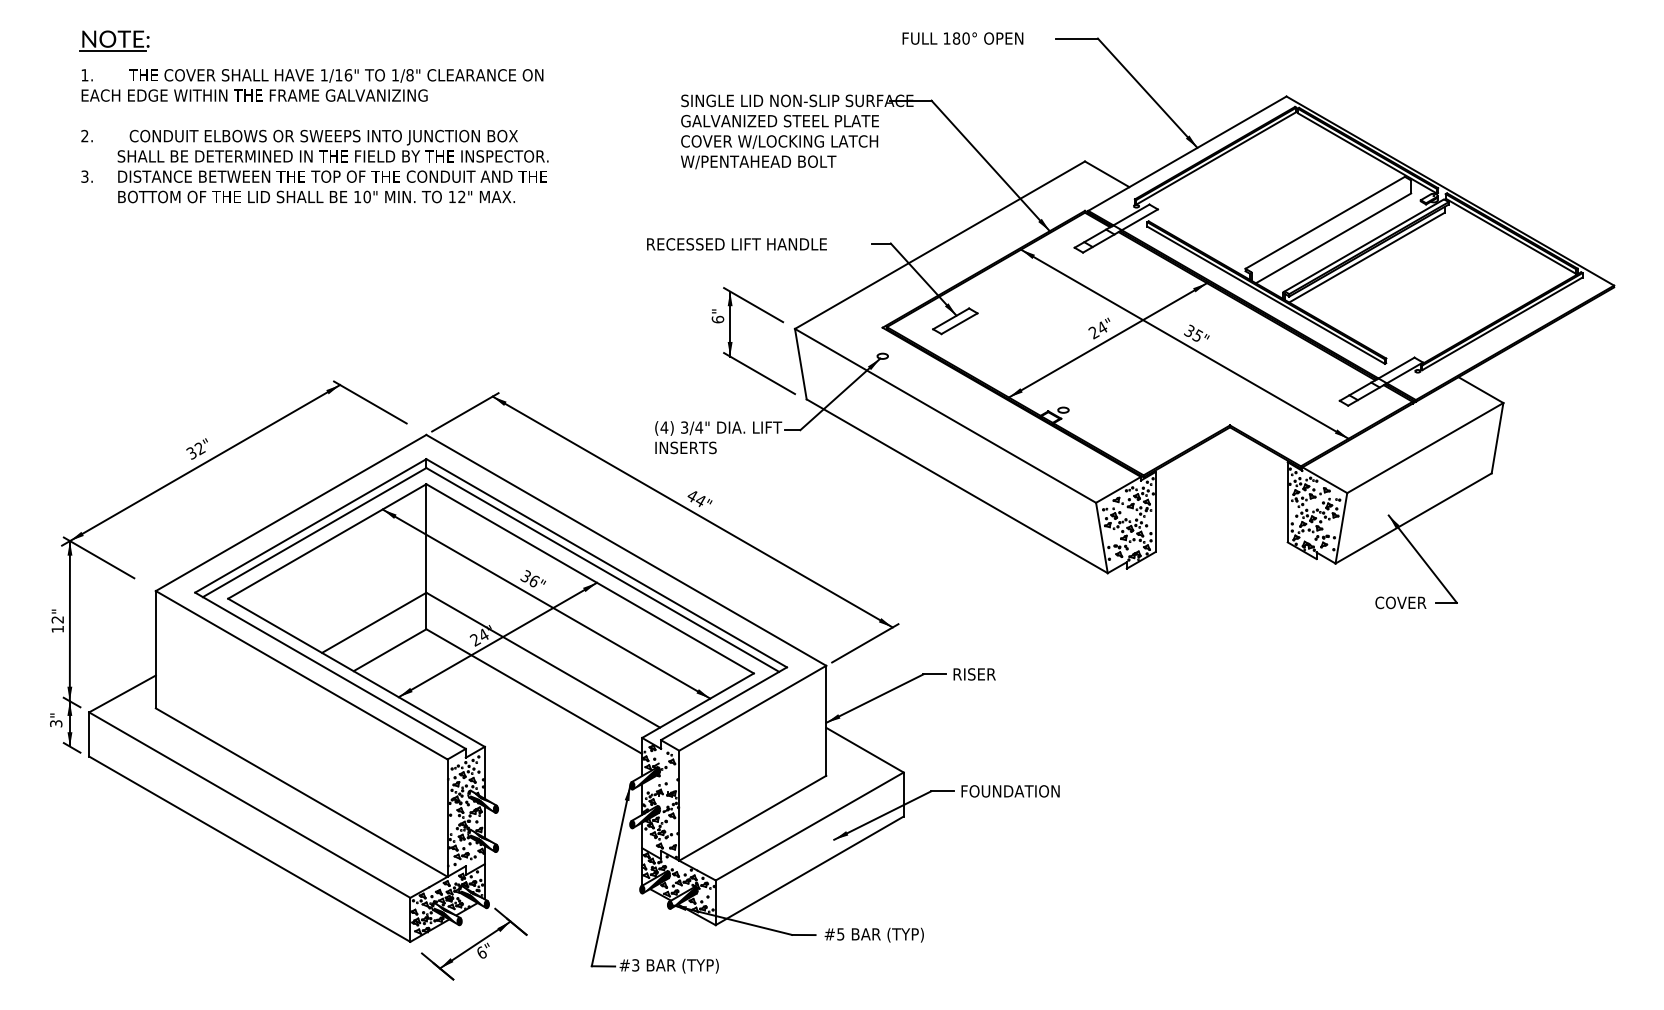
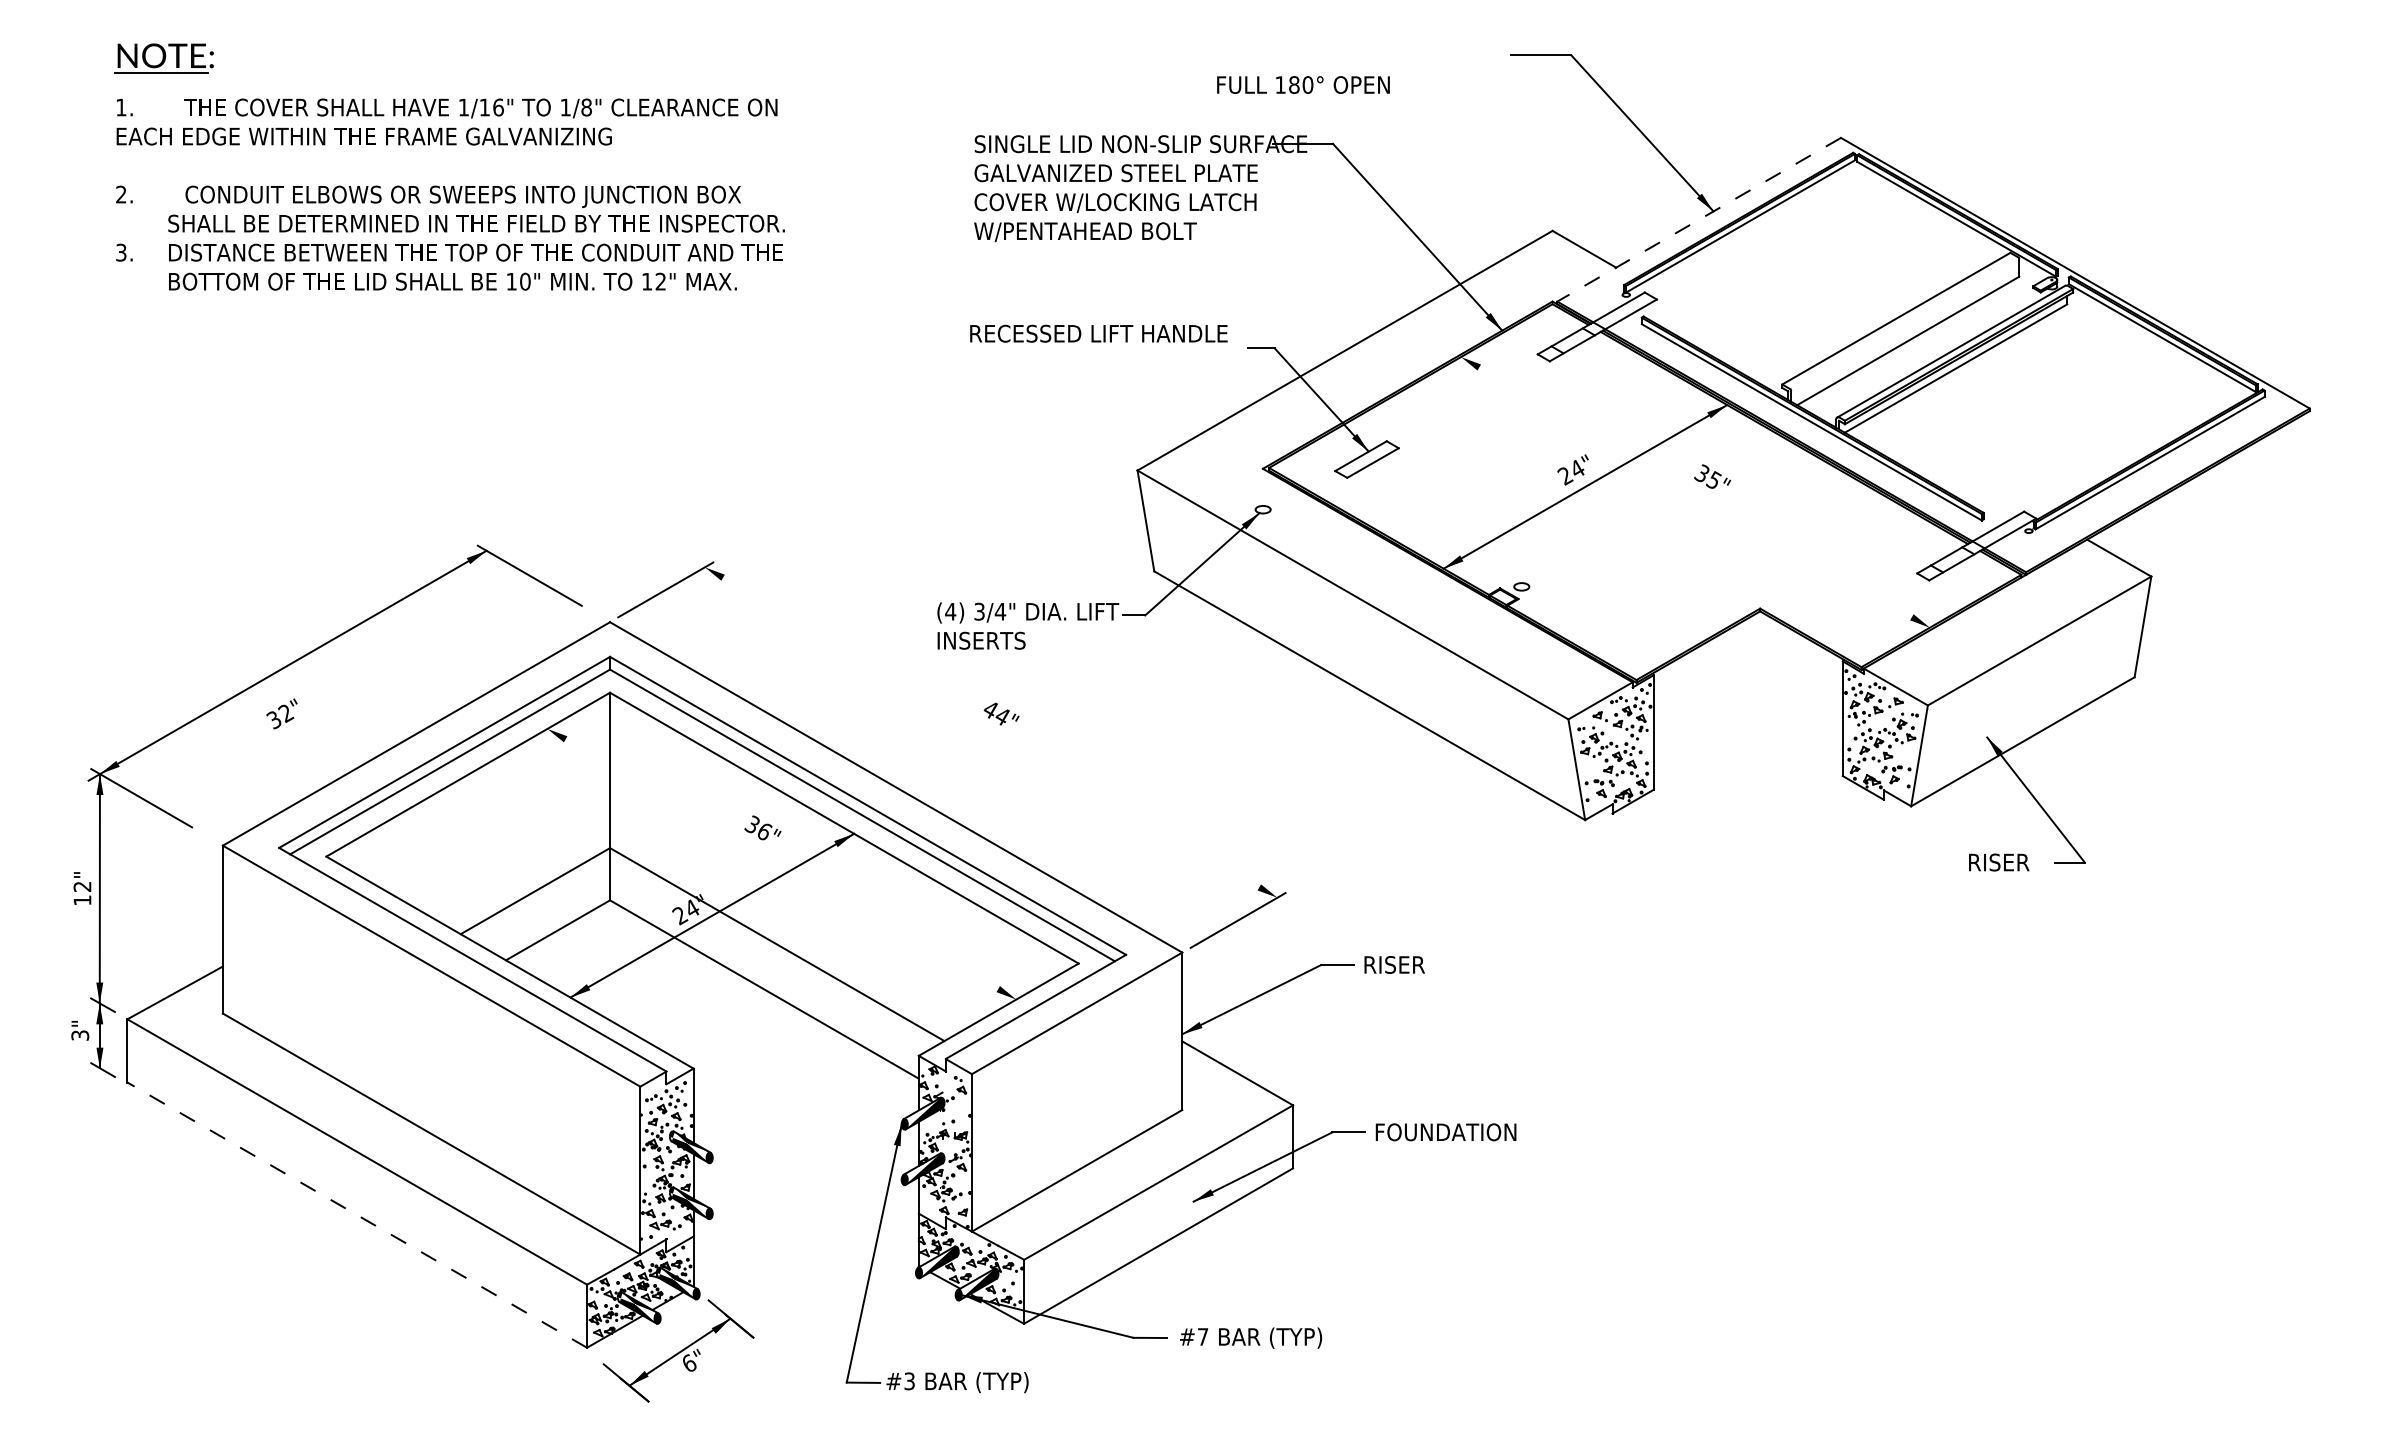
text: (962, 38) -> (1302, 84), moved
line: (1186, 153) -> (1697, 219), solid -> dashed
text: (736, 244) -> (1098, 333), moved
part: (732, 342) -> (1048, 489), removed
line: (1184, 343) -> (1694, 491), removed
text: (196, 448) -> (281, 713), moved
line: (692, 511) -> (990, 731), removed
text: (1400, 602) -> (2004, 862), COVER -> RISER
line: (546, 603) -> (781, 863), removed
line: (249, 848) -> (356, 1214), solid -> dashed
text: (840, 934) -> (1202, 1337), #5 -> #7

